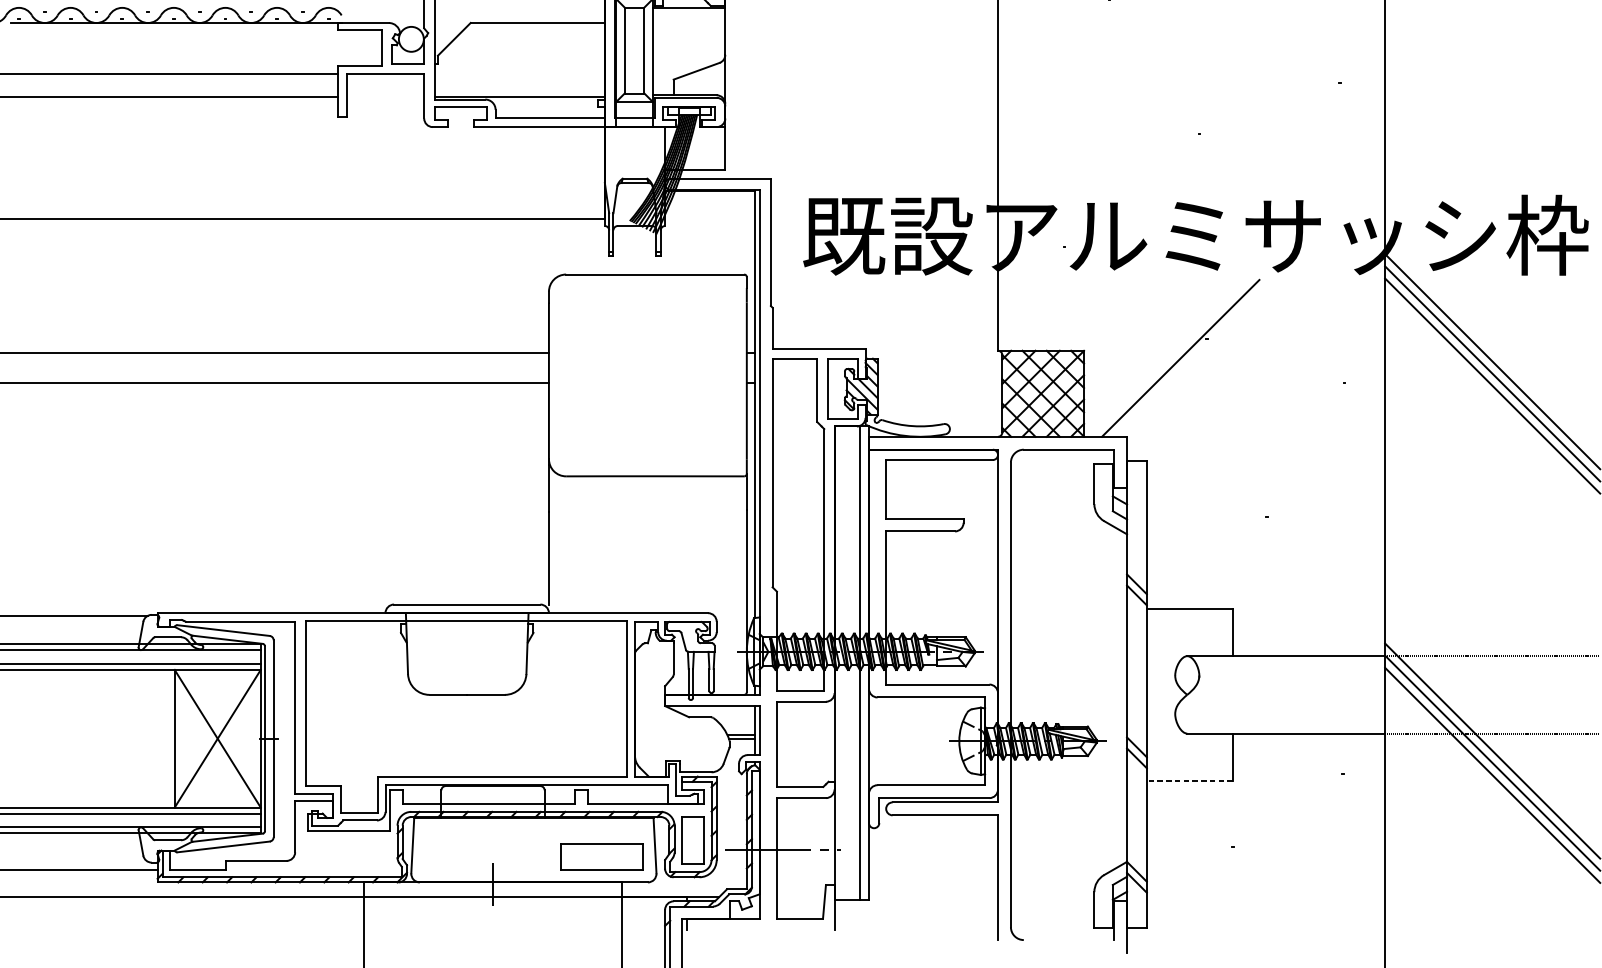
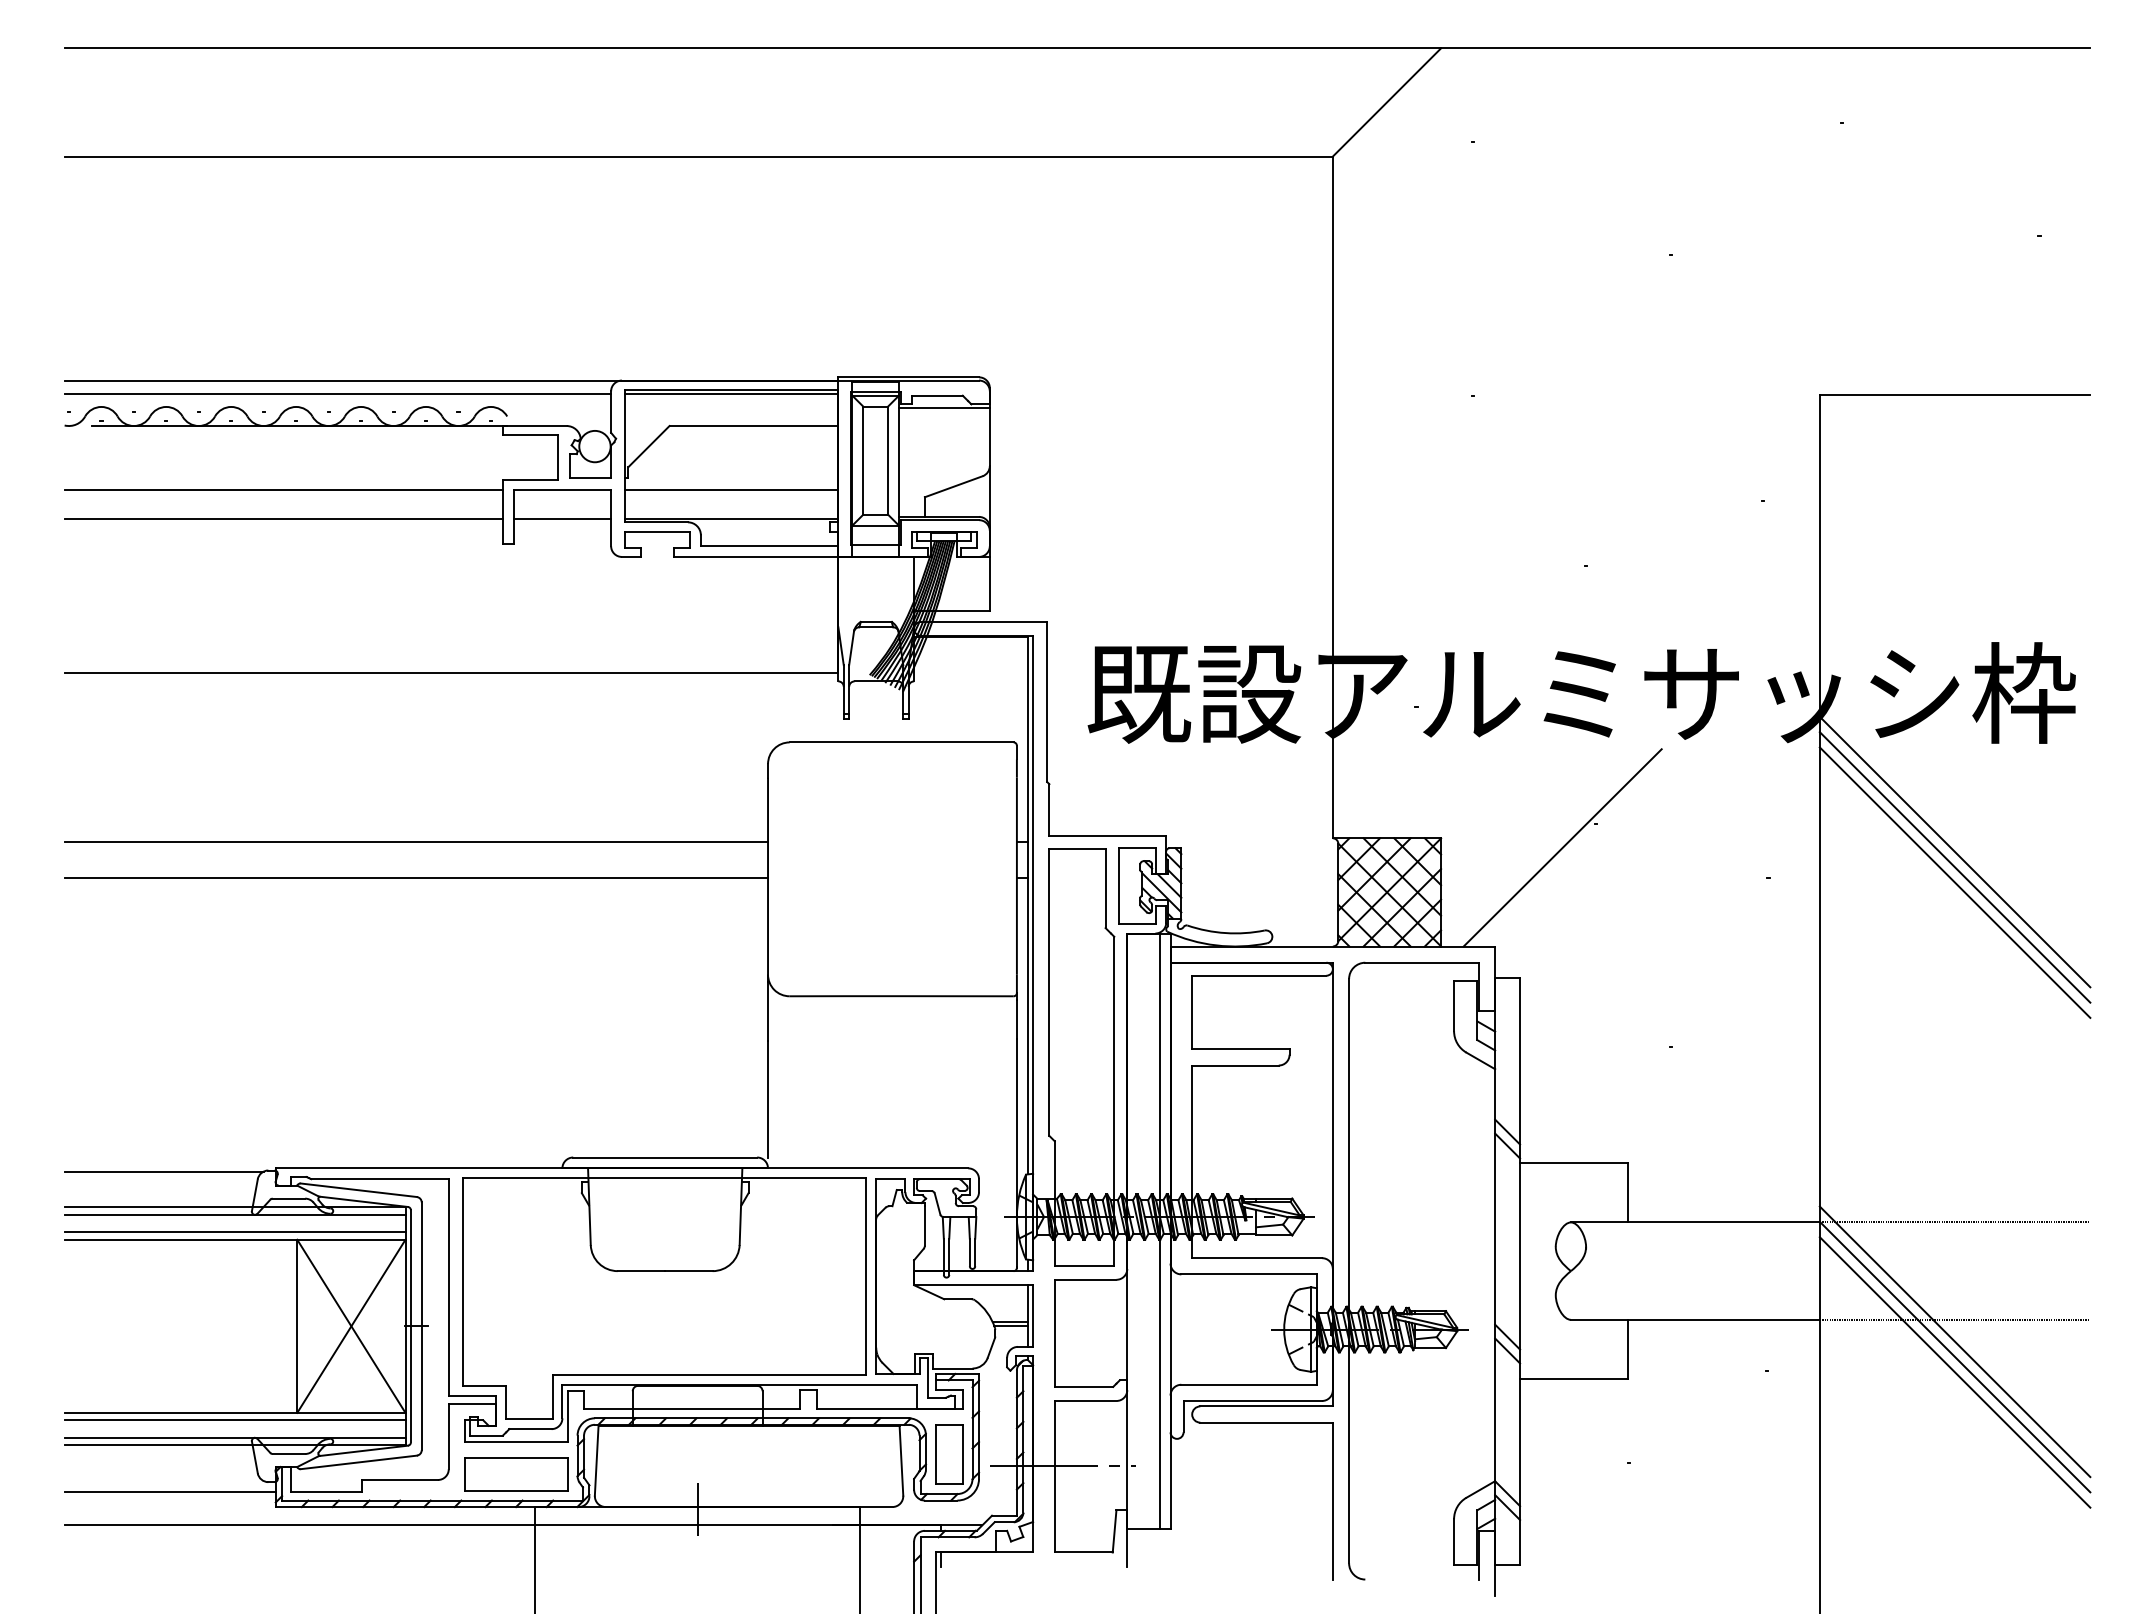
line: (519, 73) -> (731, 489), added
line: (385, 97) -> (562, 519), added
line: (1189, 781) -> (1573, 1379), dashed -> solid
part: (601, 856) -> (516, 1474), moved

